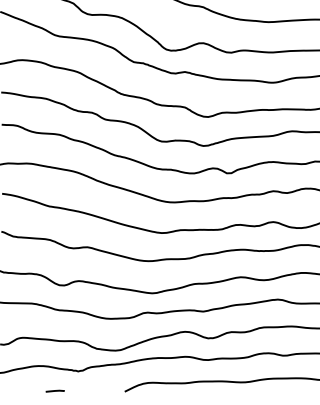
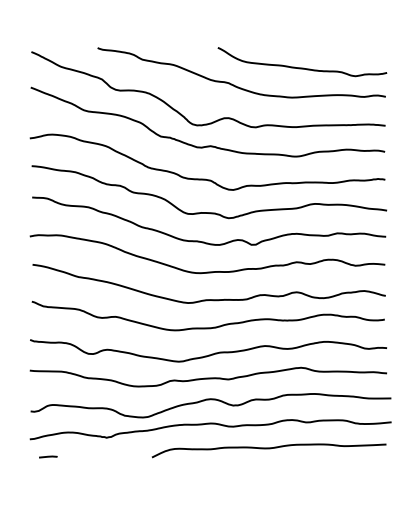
line: (55, 390) -> (48, 456), moved

